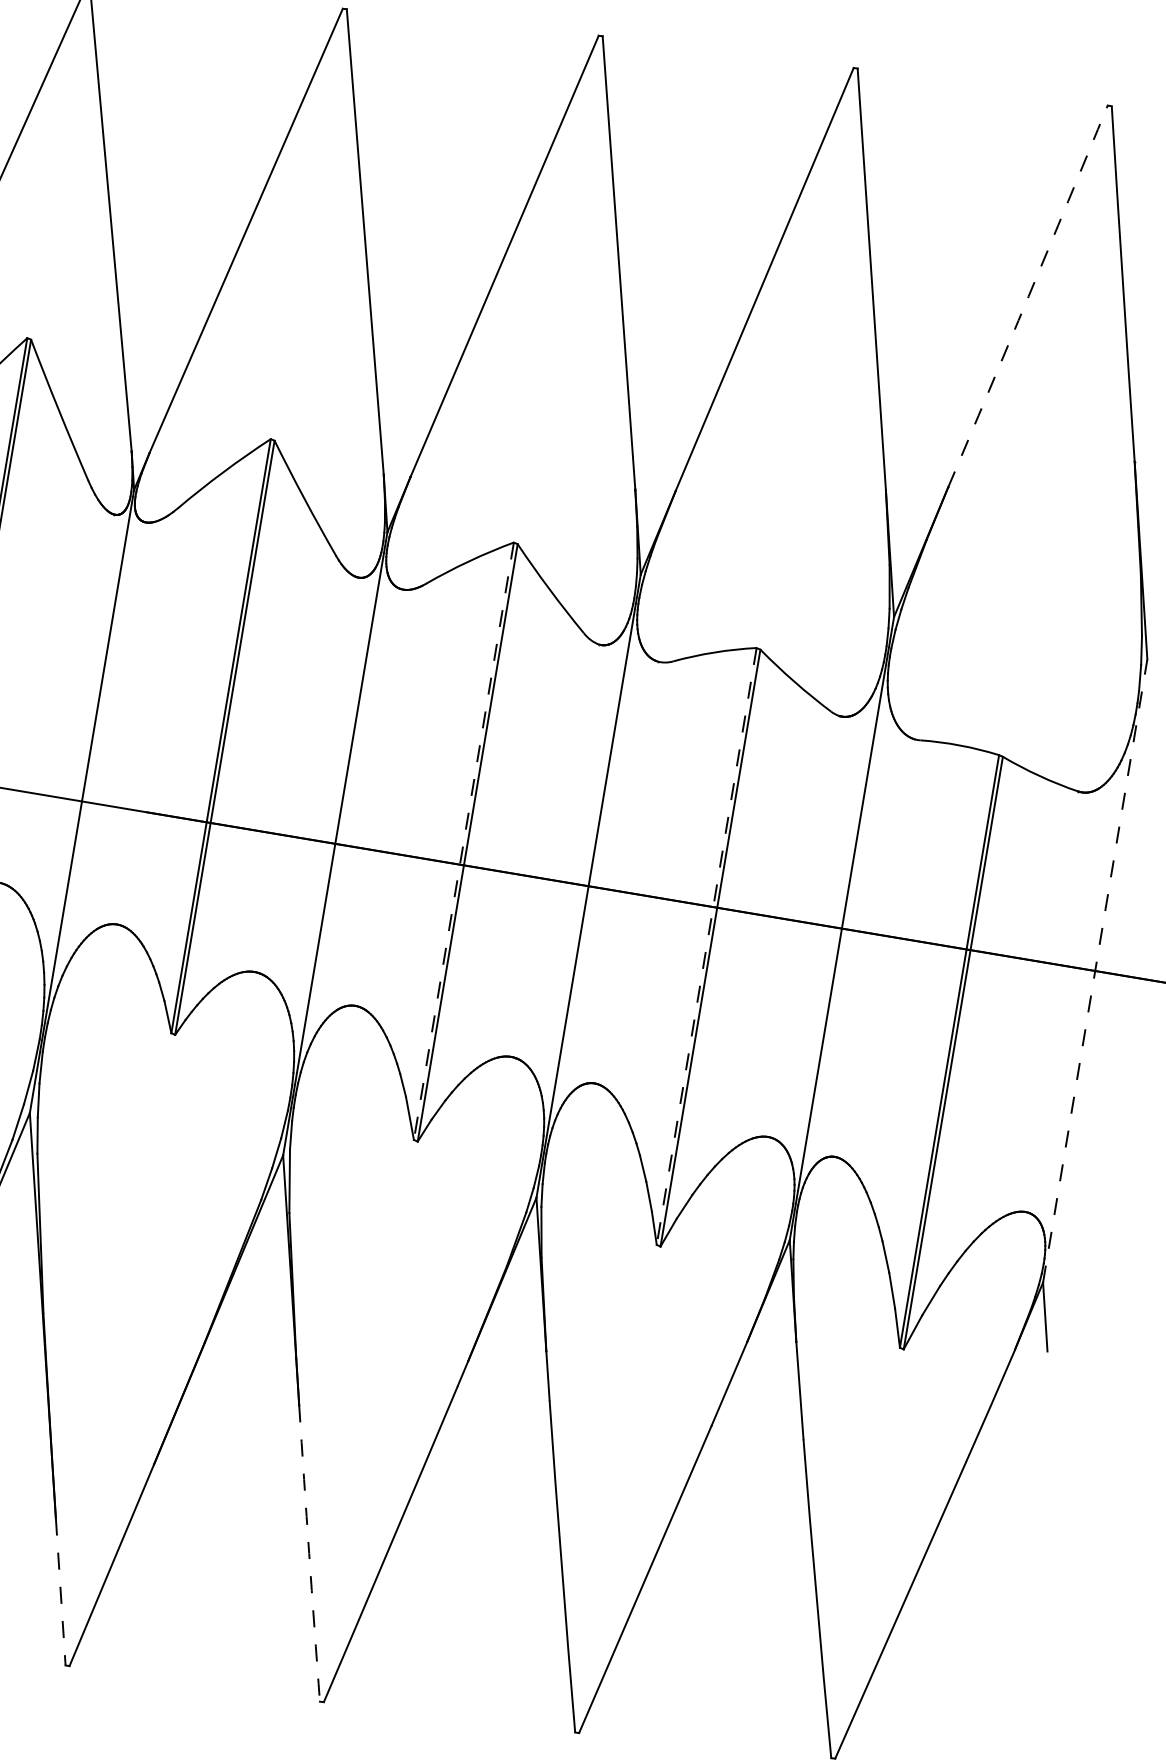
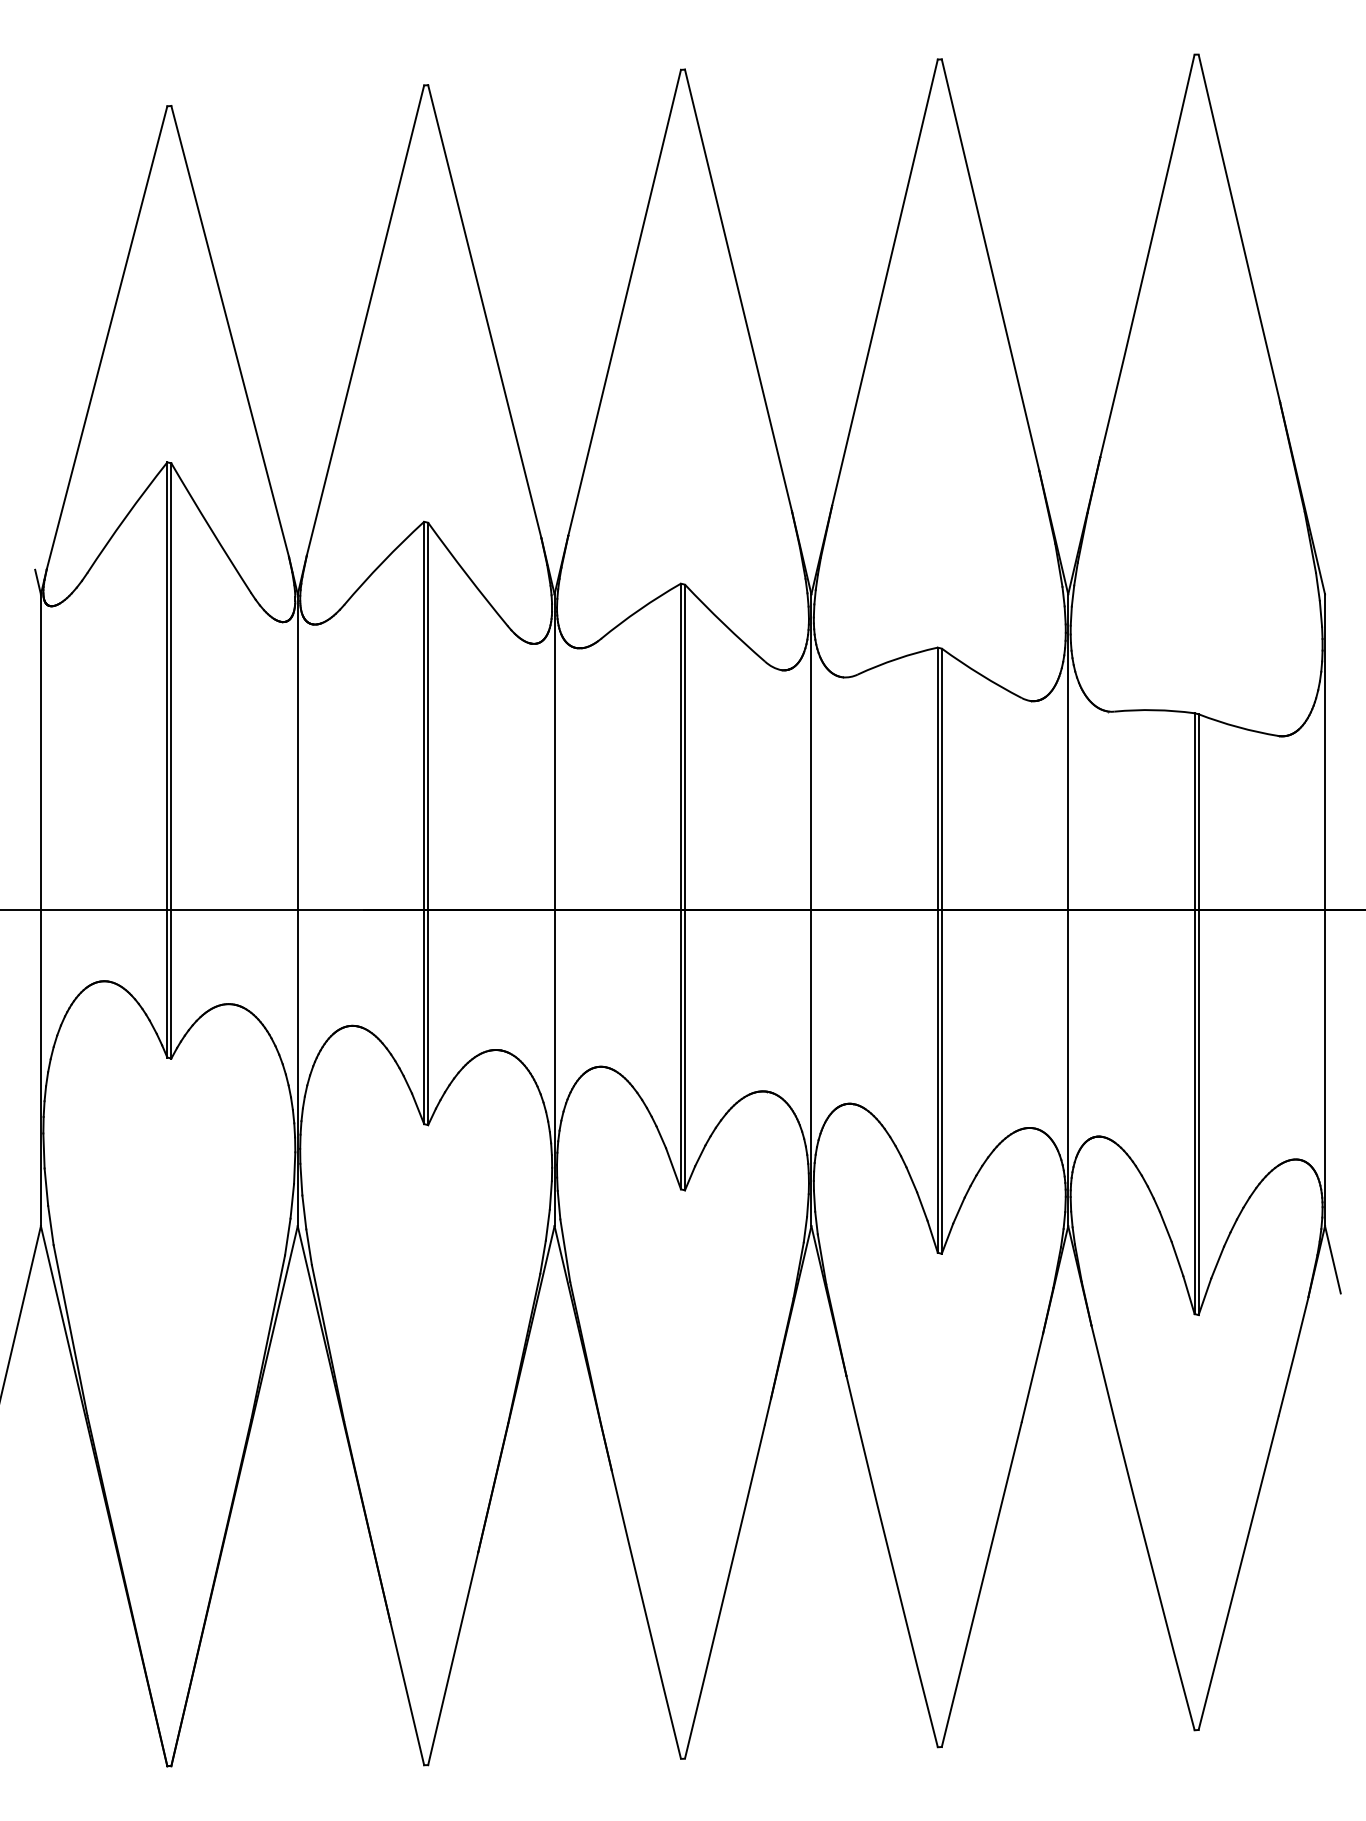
arc: (1028, 296) -> (1147, 256), dashed -> solid
line: (463, 841) -> (680, 886), dashed -> solid
line: (706, 946) -> (937, 950), dashed -> solid
line: (1095, 971) -> (1325, 910), dashed -> solid
arc: (308, 1553) -> (645, 1614), dashed -> solid
line: (60, 1592) -> (407, 1693), dashed -> solid

